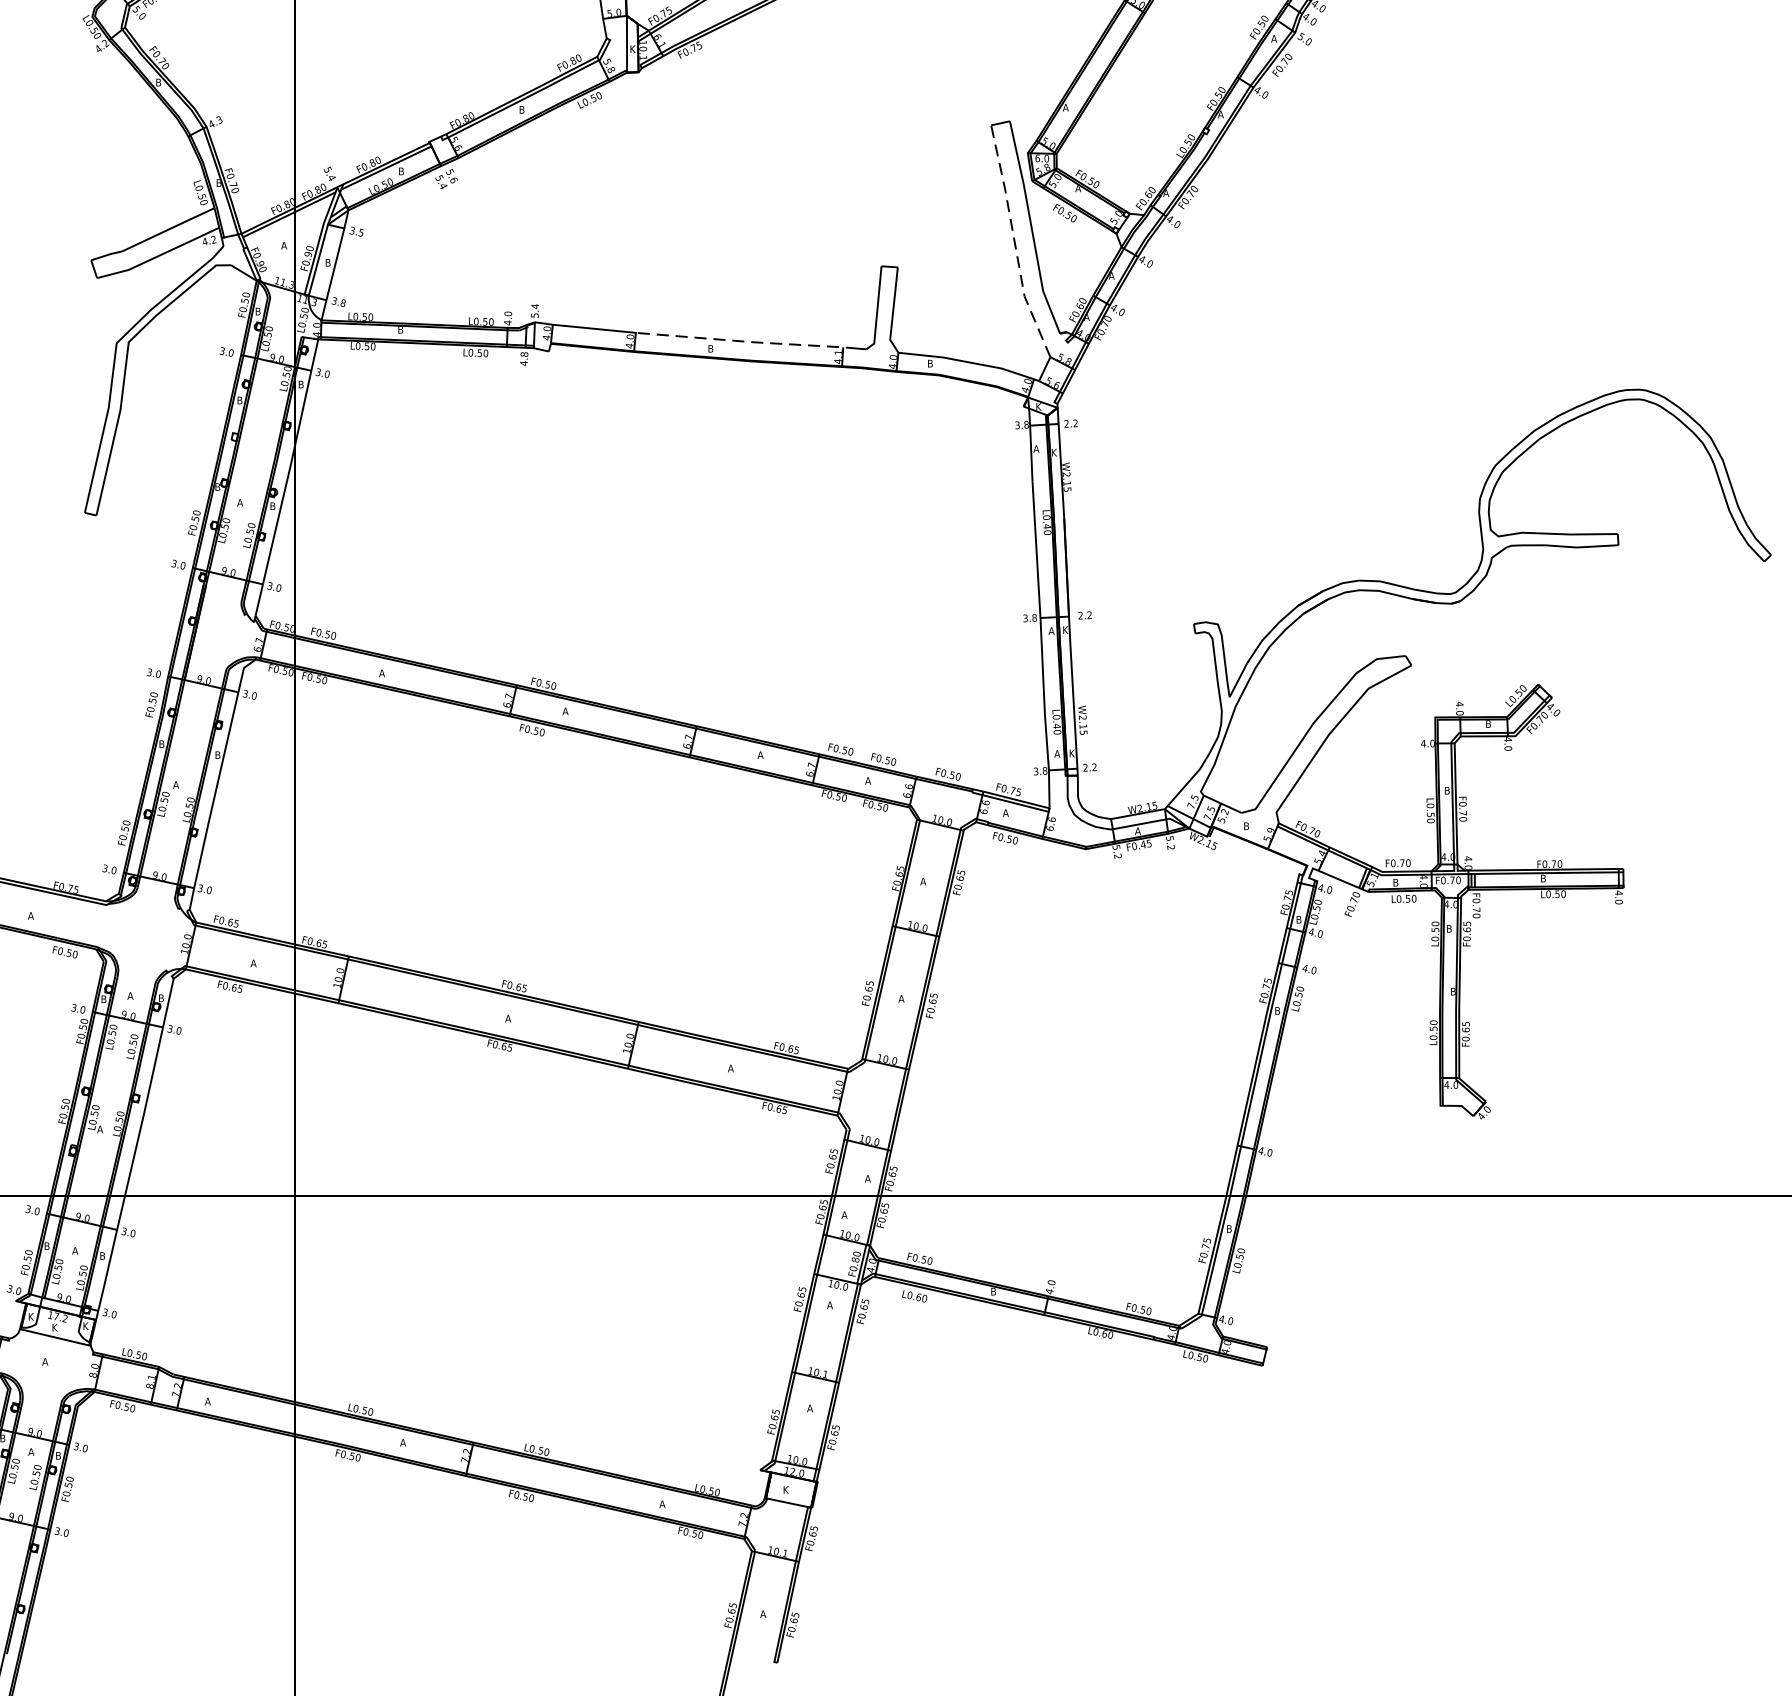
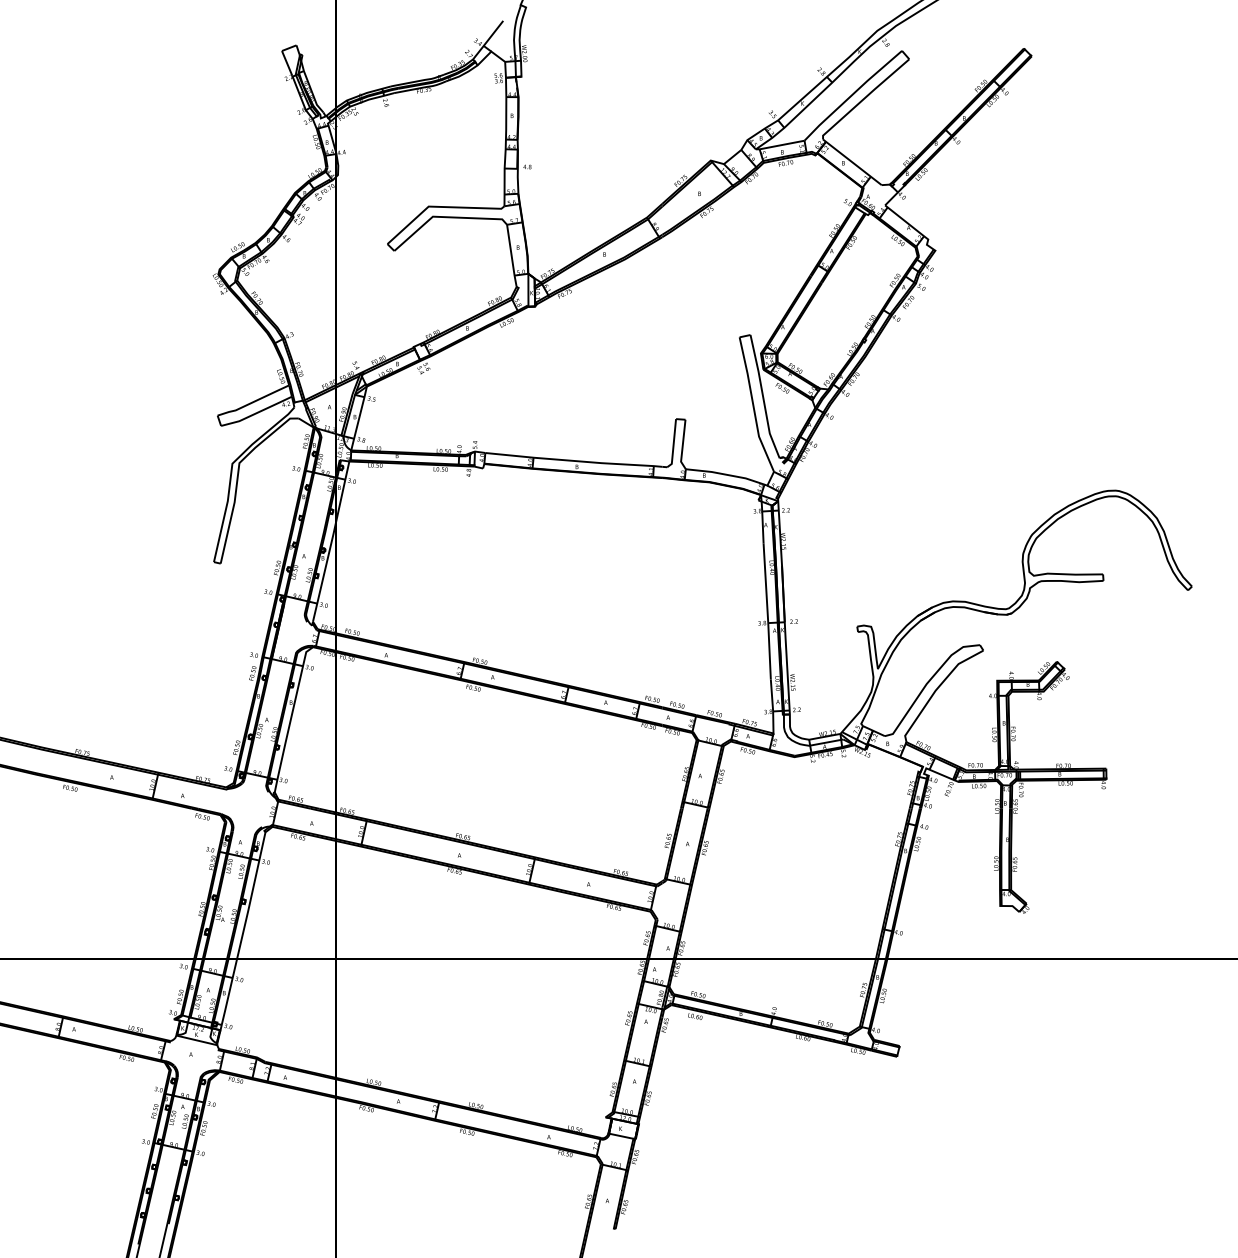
line: (1015, 242) -> (753, 405), dashed -> solid
line: (749, 341) -> (599, 462), dashed -> solid

